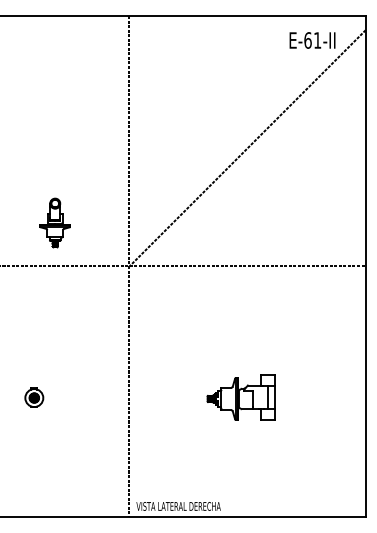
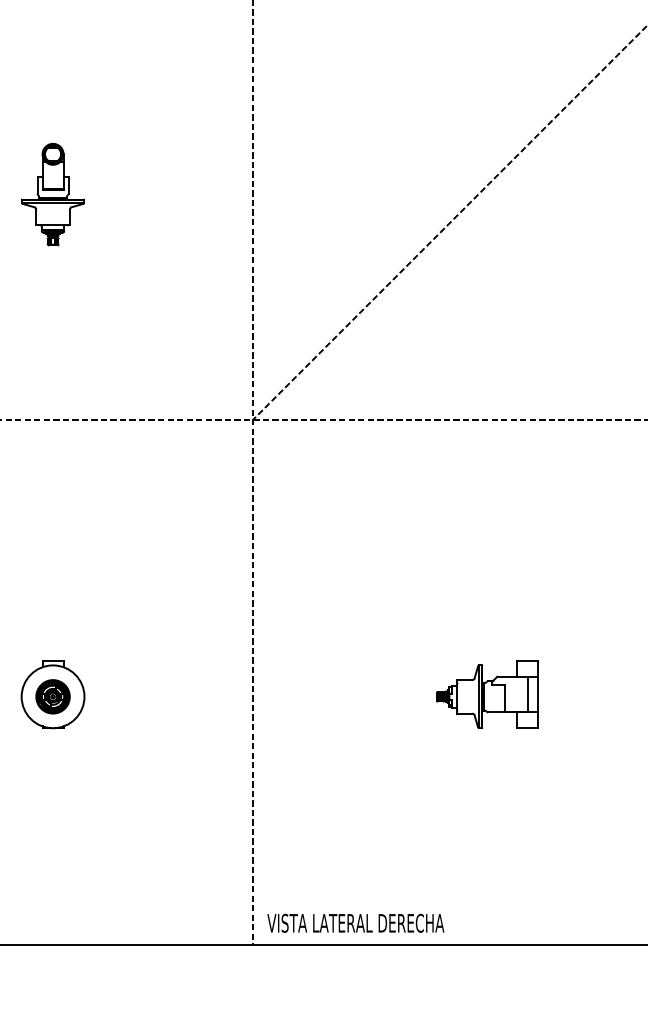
part: (54, 222) -> (51, 193), moved
part: (241, 396) -> (487, 692), size x0.71
part: (34, 397) -> (53, 694), size x1.67

